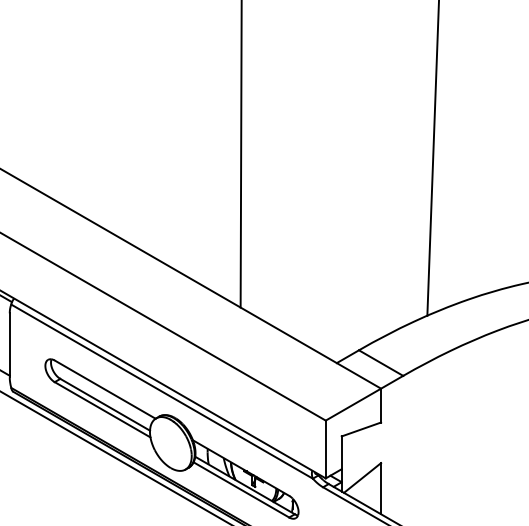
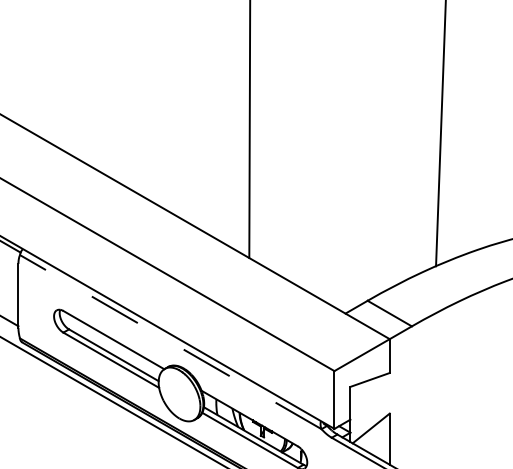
line: (161, 391) -> (170, 341), solid -> dashed

